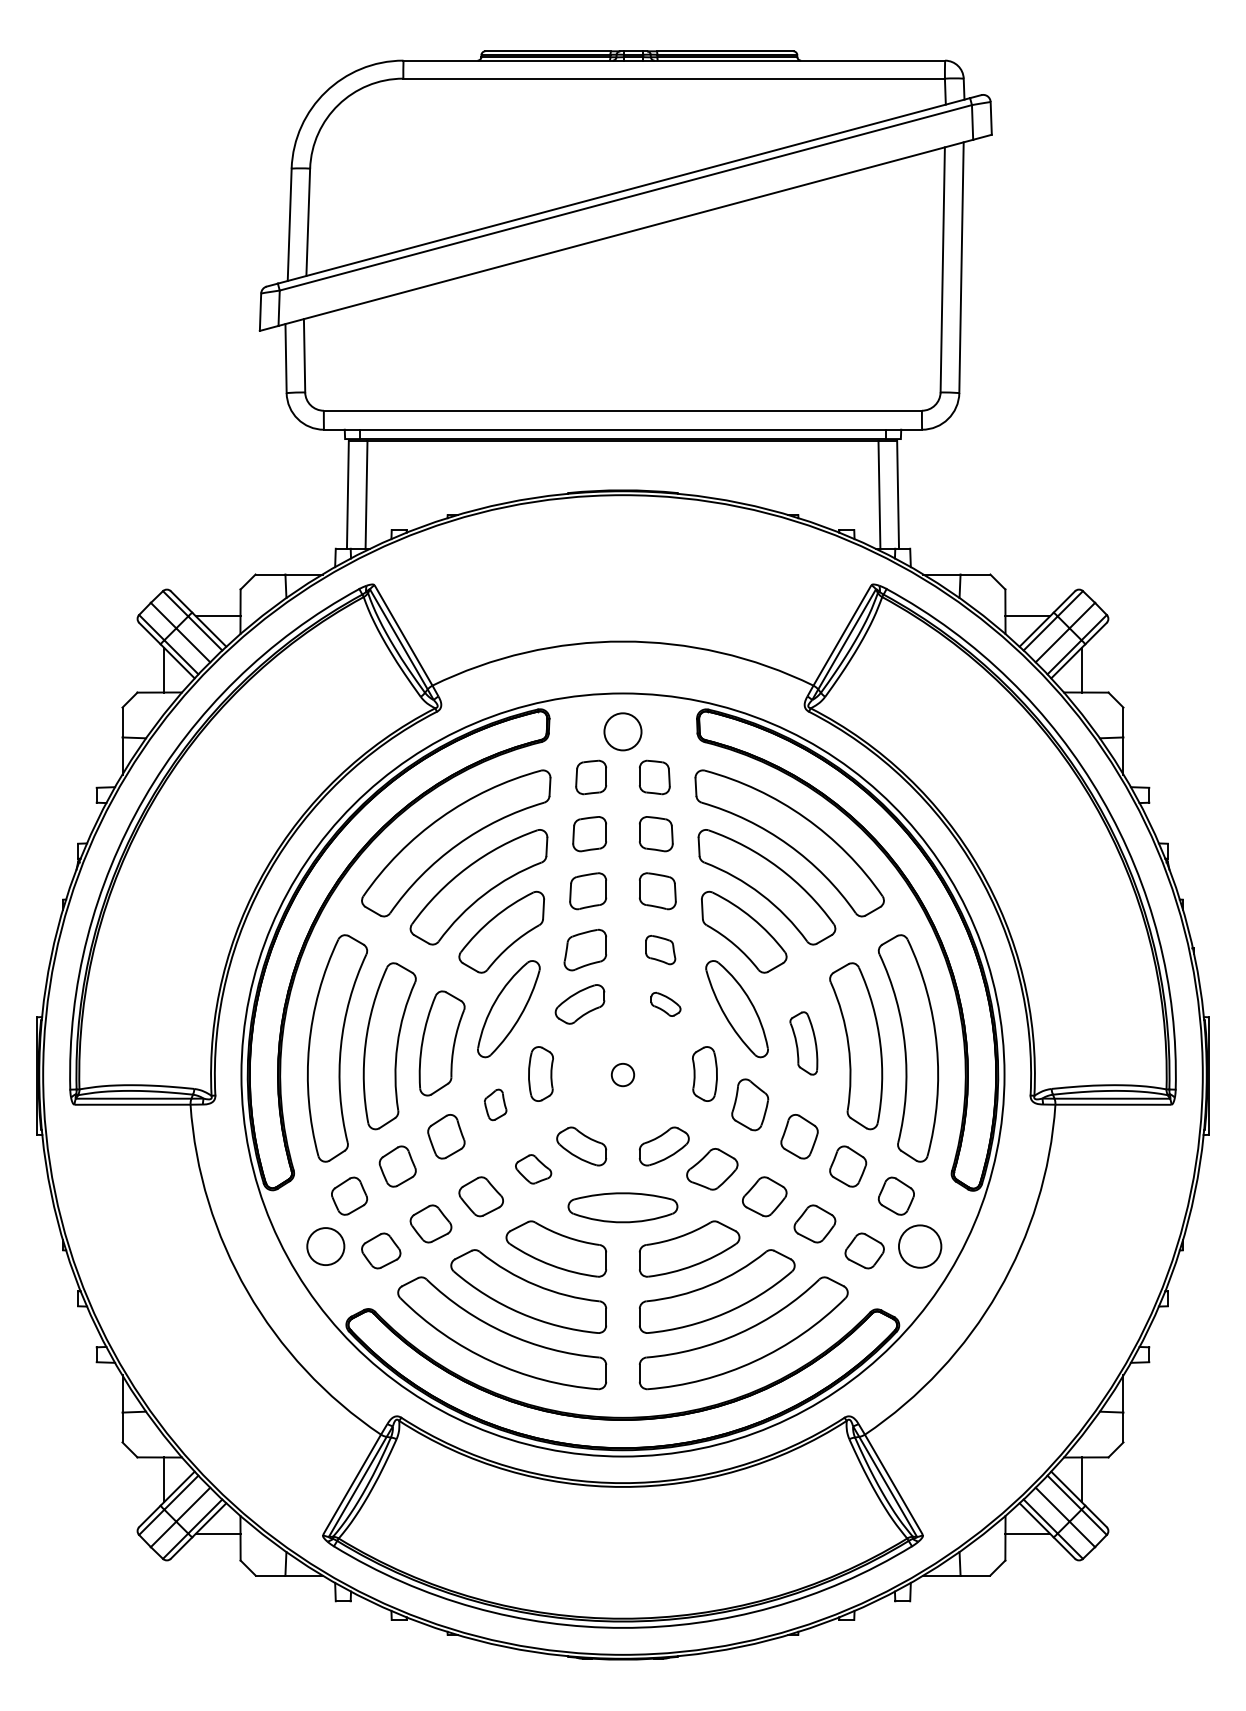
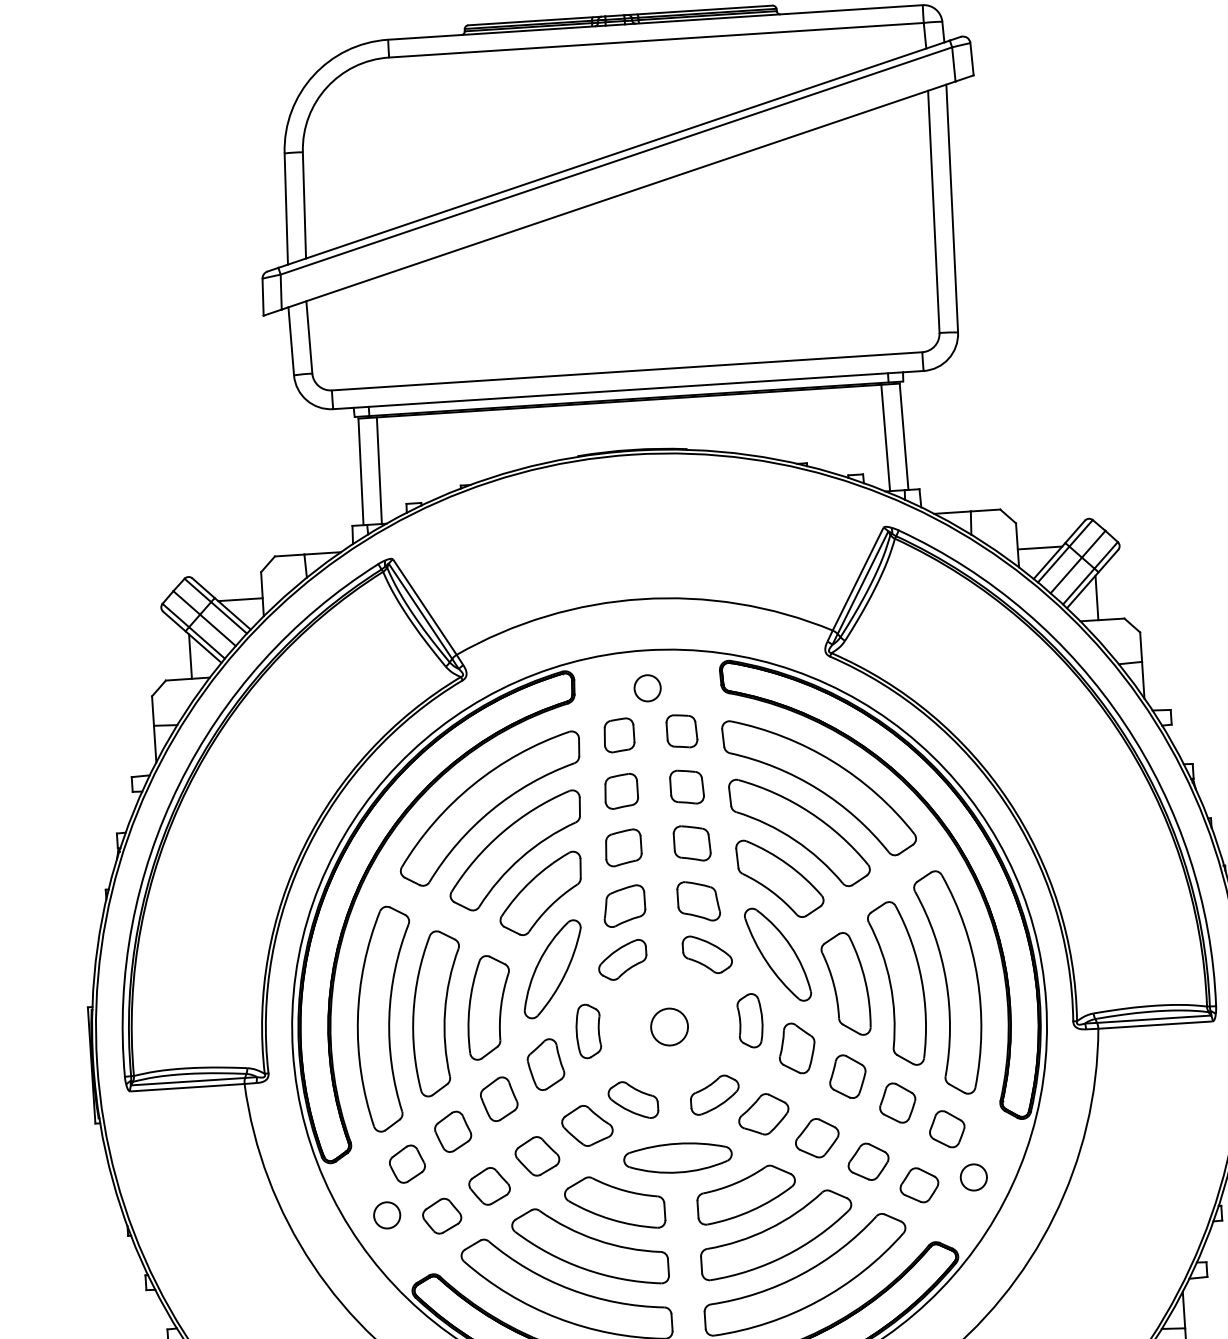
circle: (622, 731) -> (647, 687), size x0.71
part: (660, 949) -> (698, 900), size x1.43
part: (665, 1004) -> (707, 954), size x1.67
part: (803, 1043) -> (845, 984), size x1.67
circle: (622, 1074) -> (669, 1026), size x1.67
part: (495, 1104) -> (545, 1064), size x1.67
part: (533, 1169) -> (587, 1126), size x1.43
circle: (325, 1246) -> (386, 1215), size x0.71
circle: (919, 1246) -> (973, 1177), size x0.62

